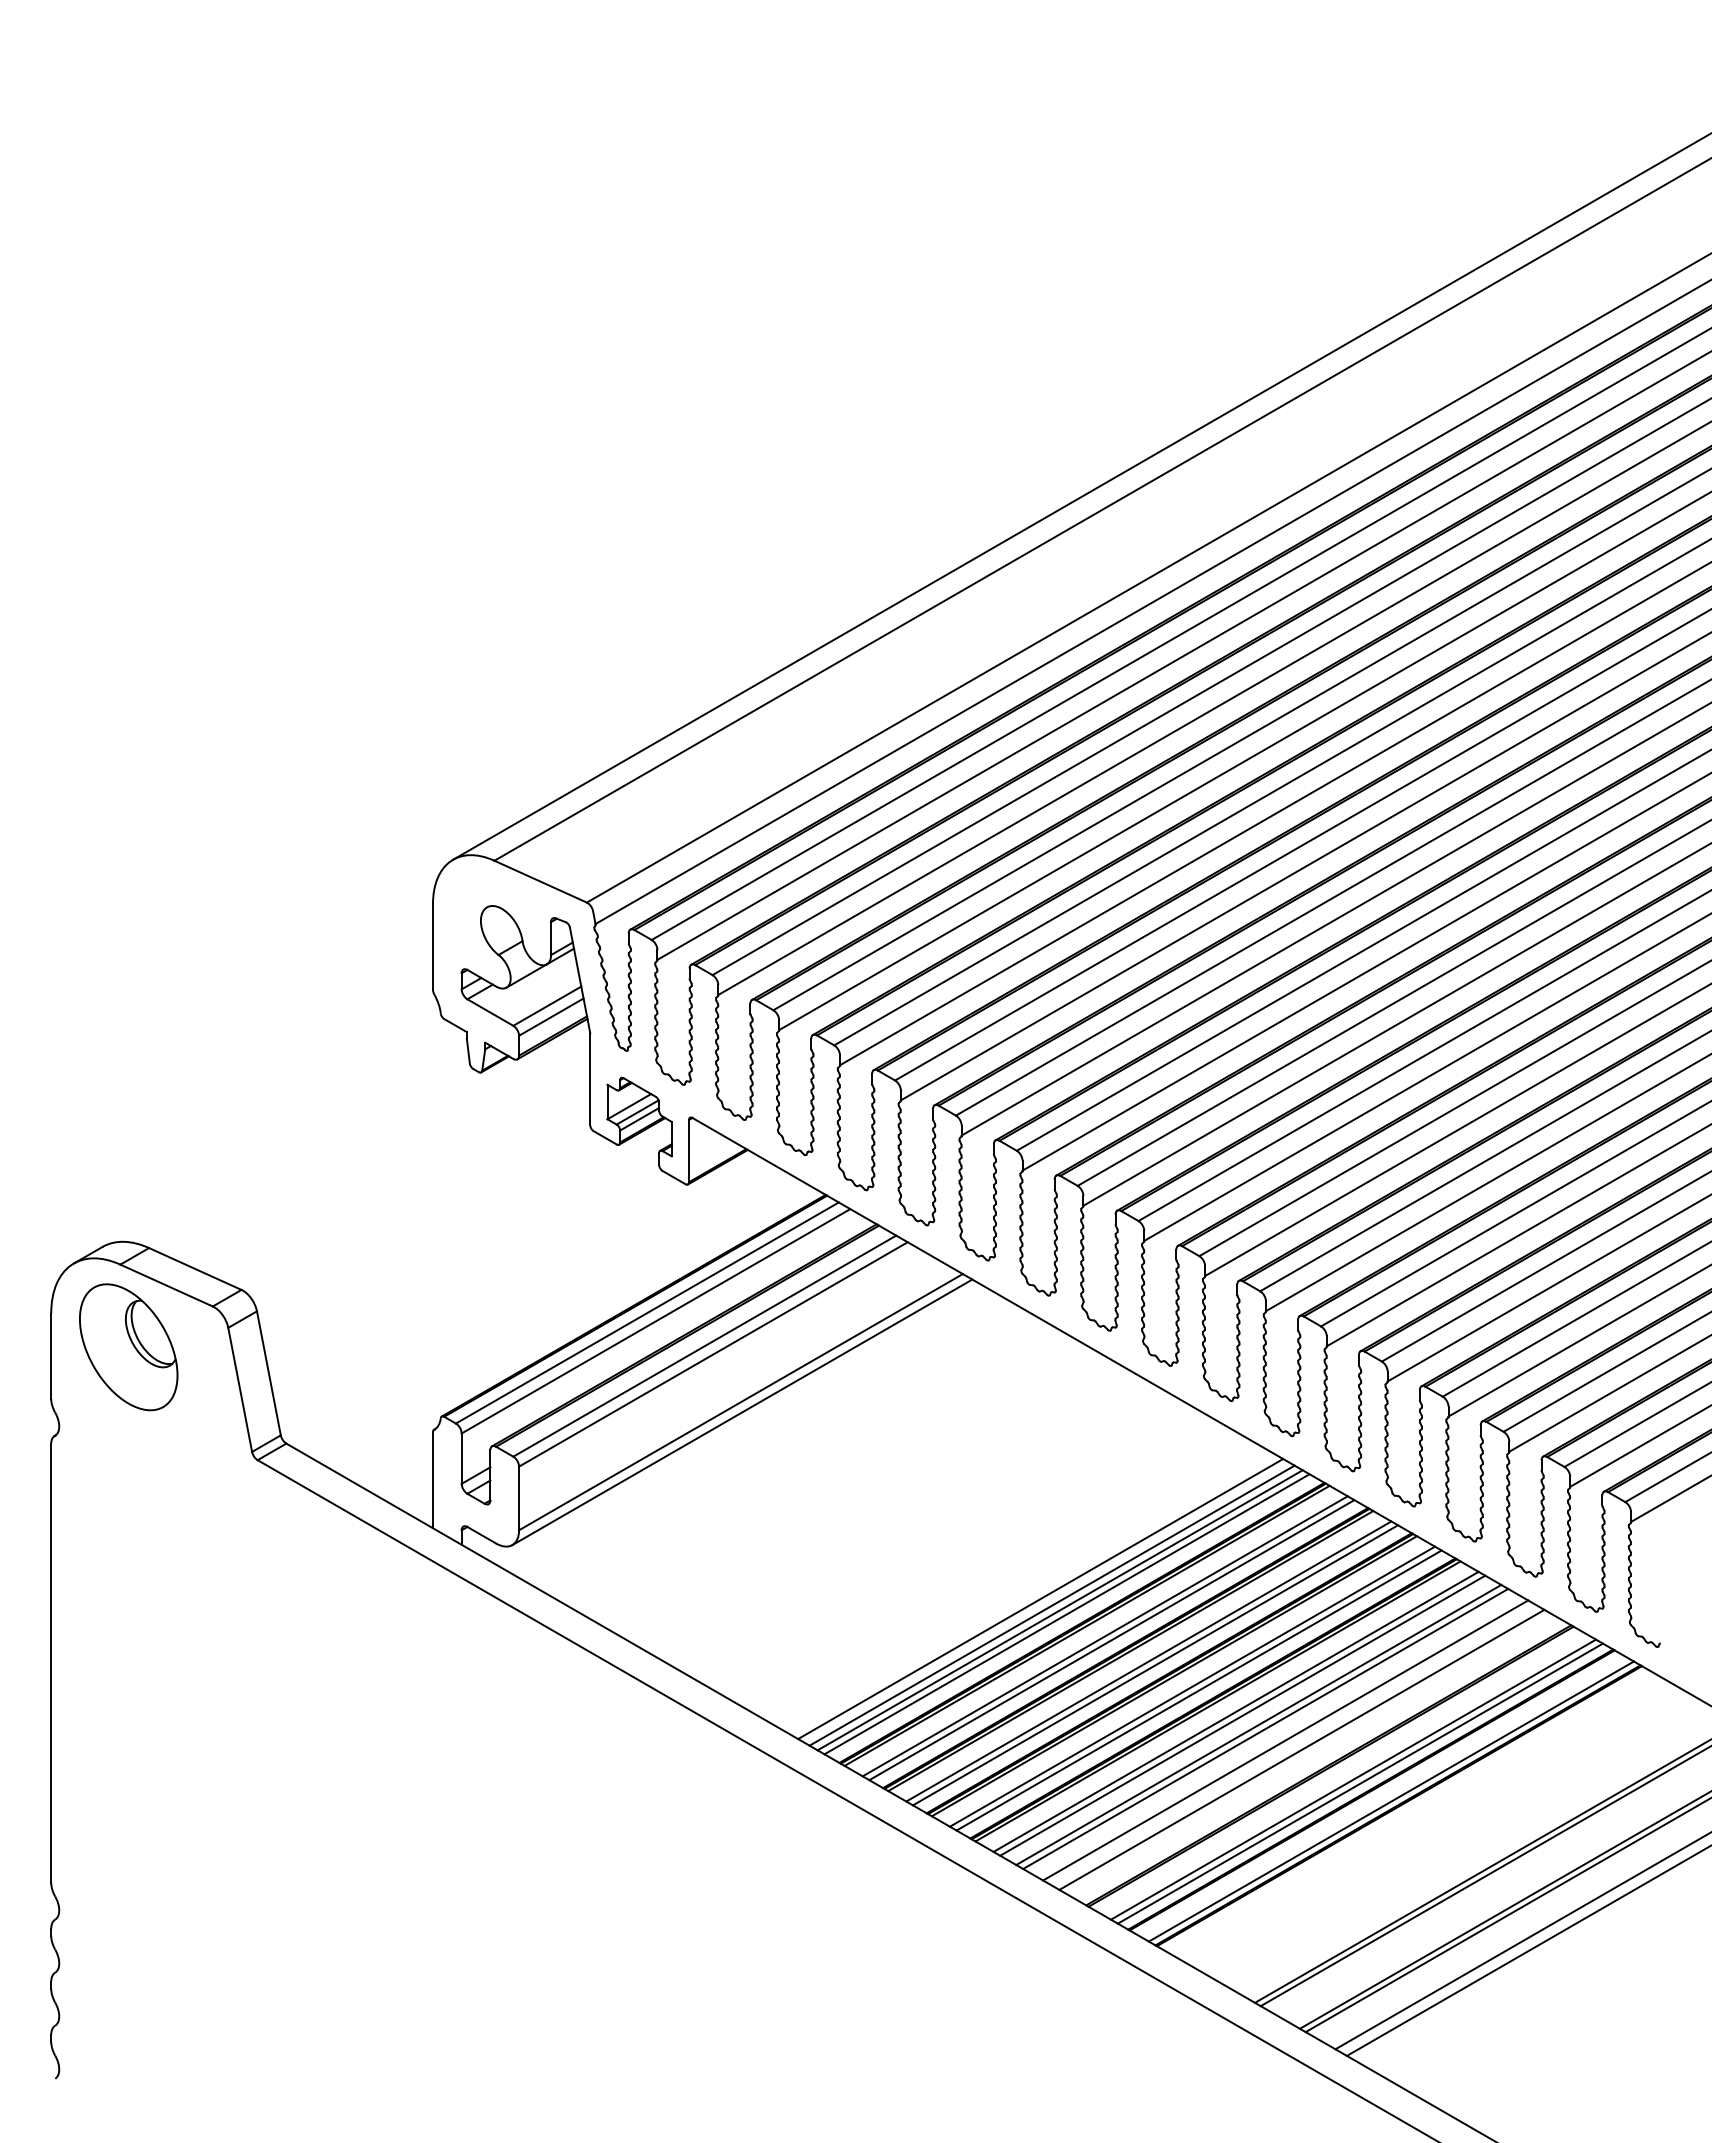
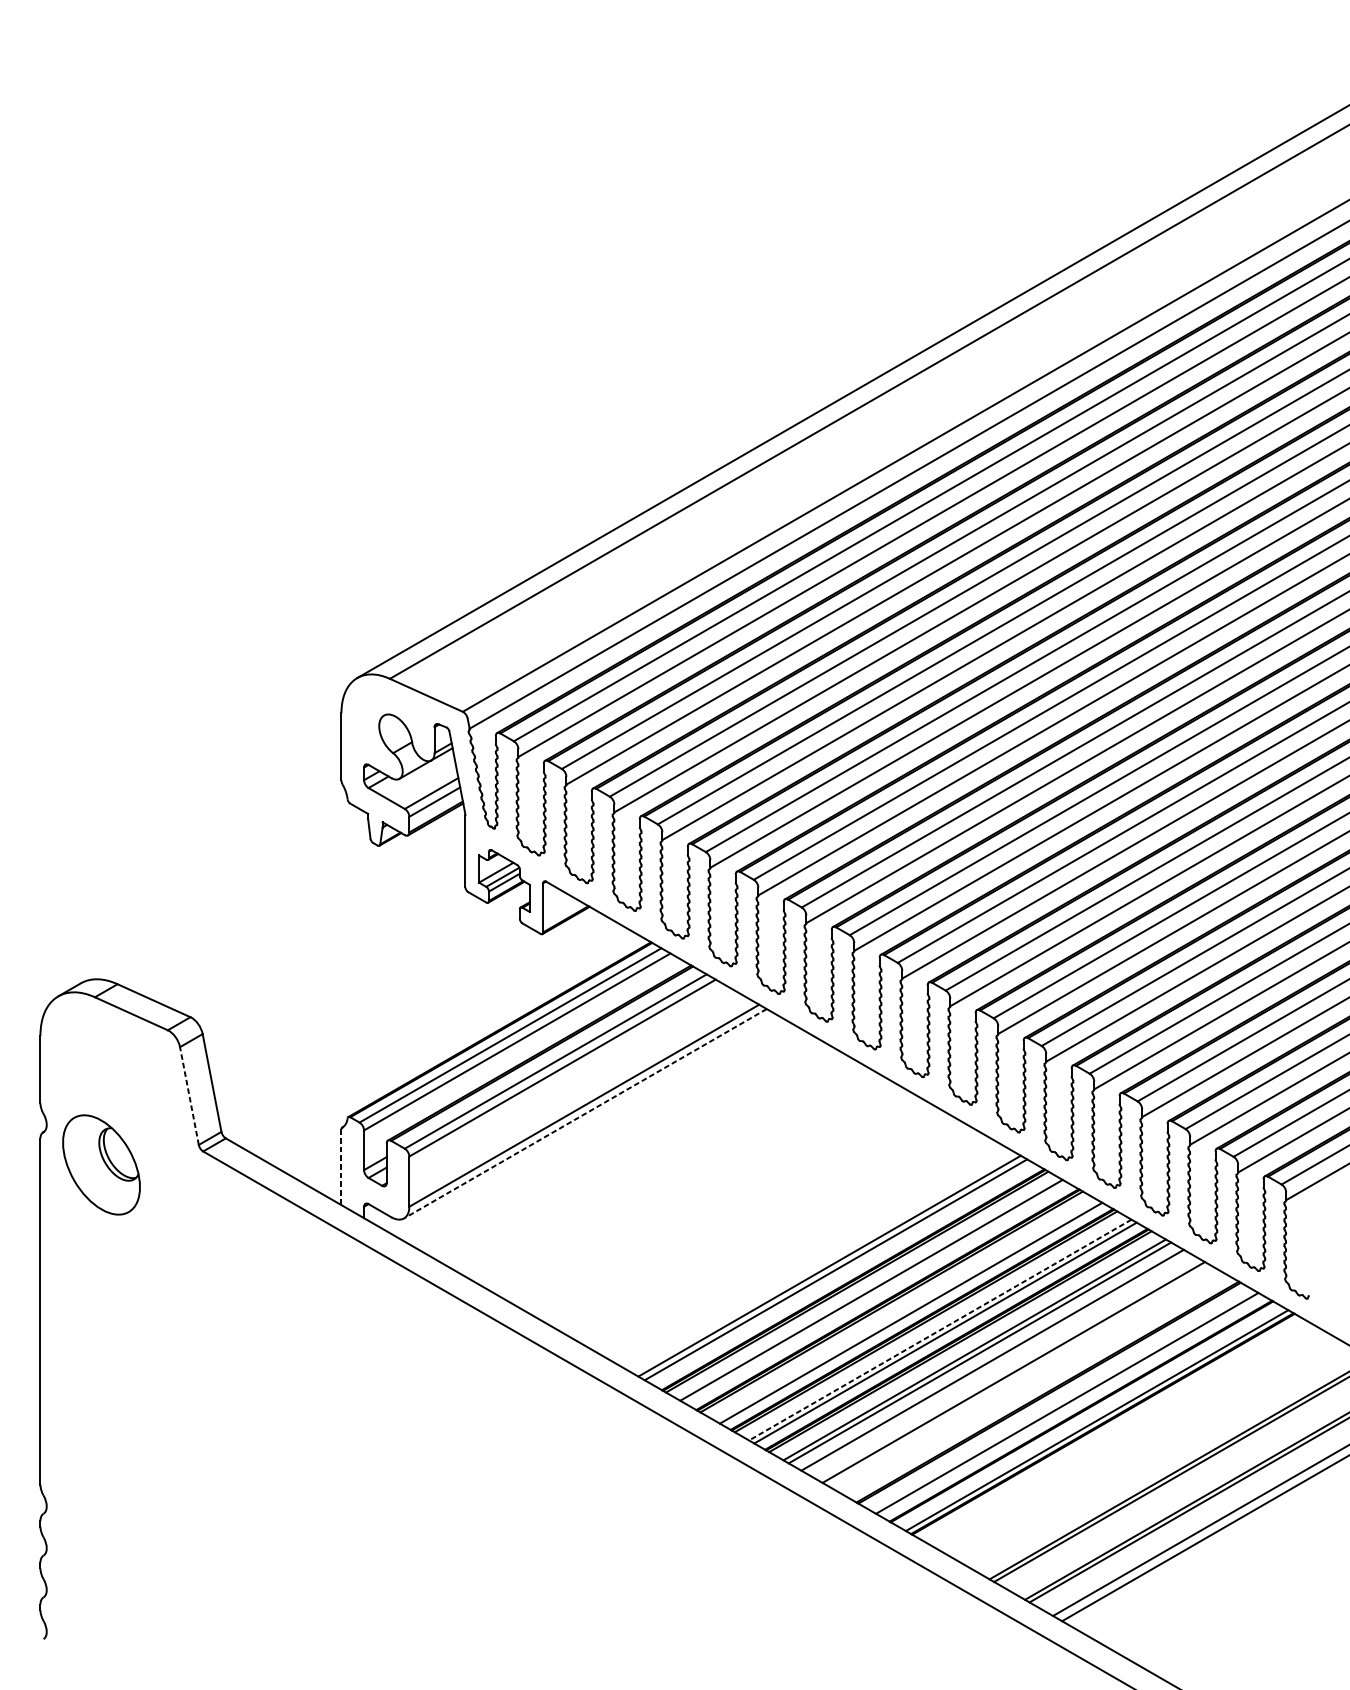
part: (128, 1347) -> (101, 1165), moved
line: (240, 1389) -> (189, 1095), solid -> dashed
line: (742, 1412) -> (585, 1113), solid -> dashed
line: (432, 1480) -> (341, 1167), solid -> dashed
line: (1040, 1599) -> (820, 1261), removed
line: (1066, 1614) -> (840, 1273), removed
line: (1111, 1640) -> (876, 1293), removed
line: (1148, 1661) -> (905, 1310), removed
line: (1192, 1686) -> (940, 1329), solid -> dashed
line: (1265, 1728) -> (997, 1363), removed
line: (1301, 1749) -> (1026, 1379), removed
line: (1359, 1783) -> (1072, 1406), removed

